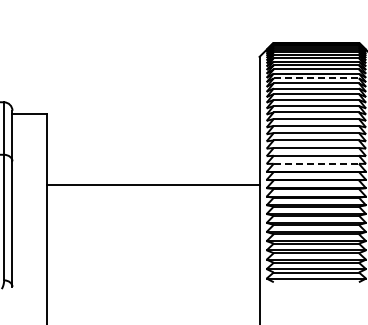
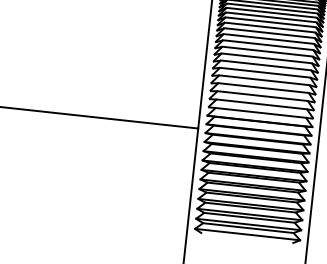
line: (316, 78) -> (270, 22), dashed -> solid
line: (316, 163) -> (261, 112), dashed -> solid

